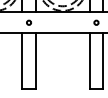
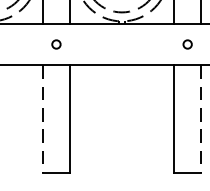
line: (22, 61) -> (43, 119), solid -> dashed
line: (103, 61) -> (201, 119), solid -> dashed

